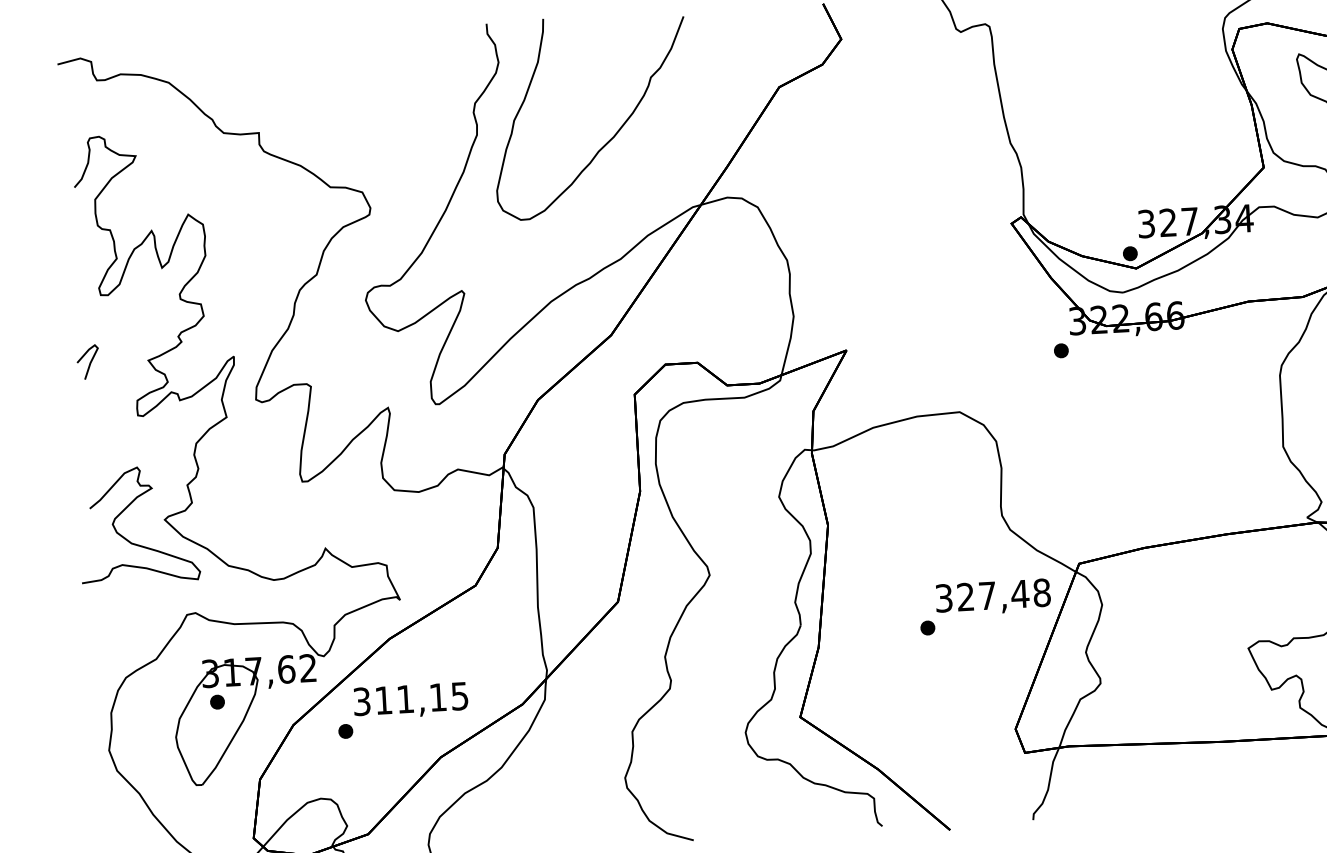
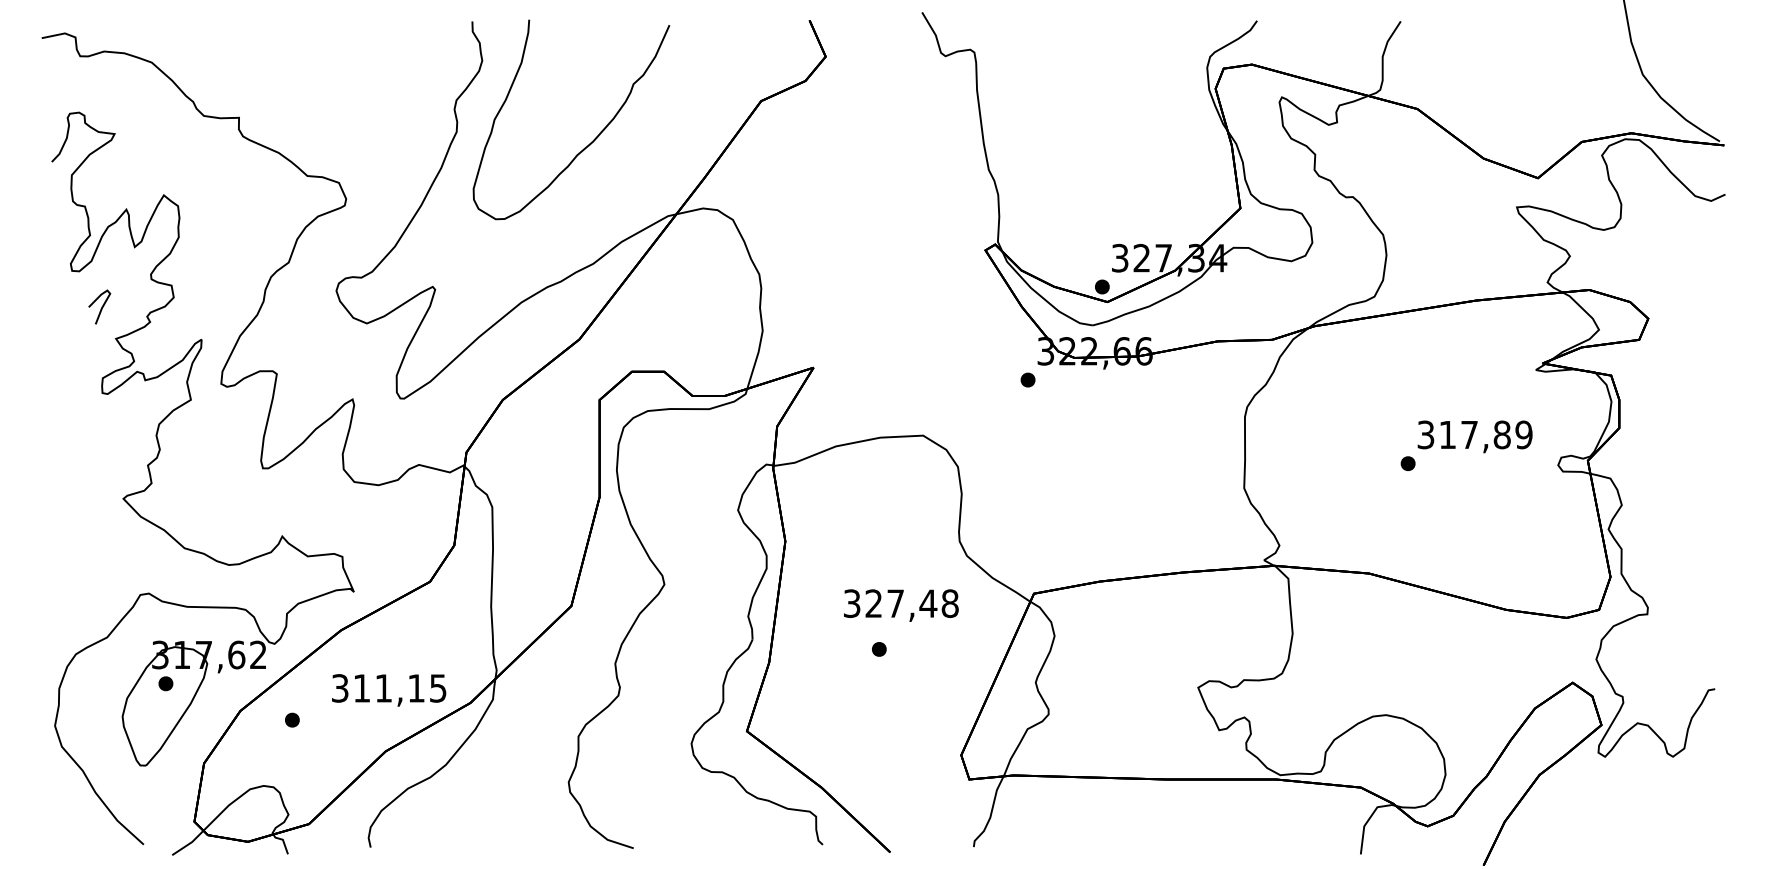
curve: (89, 361) -> (101, 306), moved
curve: (125, 537) -> (83, 514), removed
text: (993, 597) -> (901, 605), moved
text: (411, 701) -> (389, 690), moved

